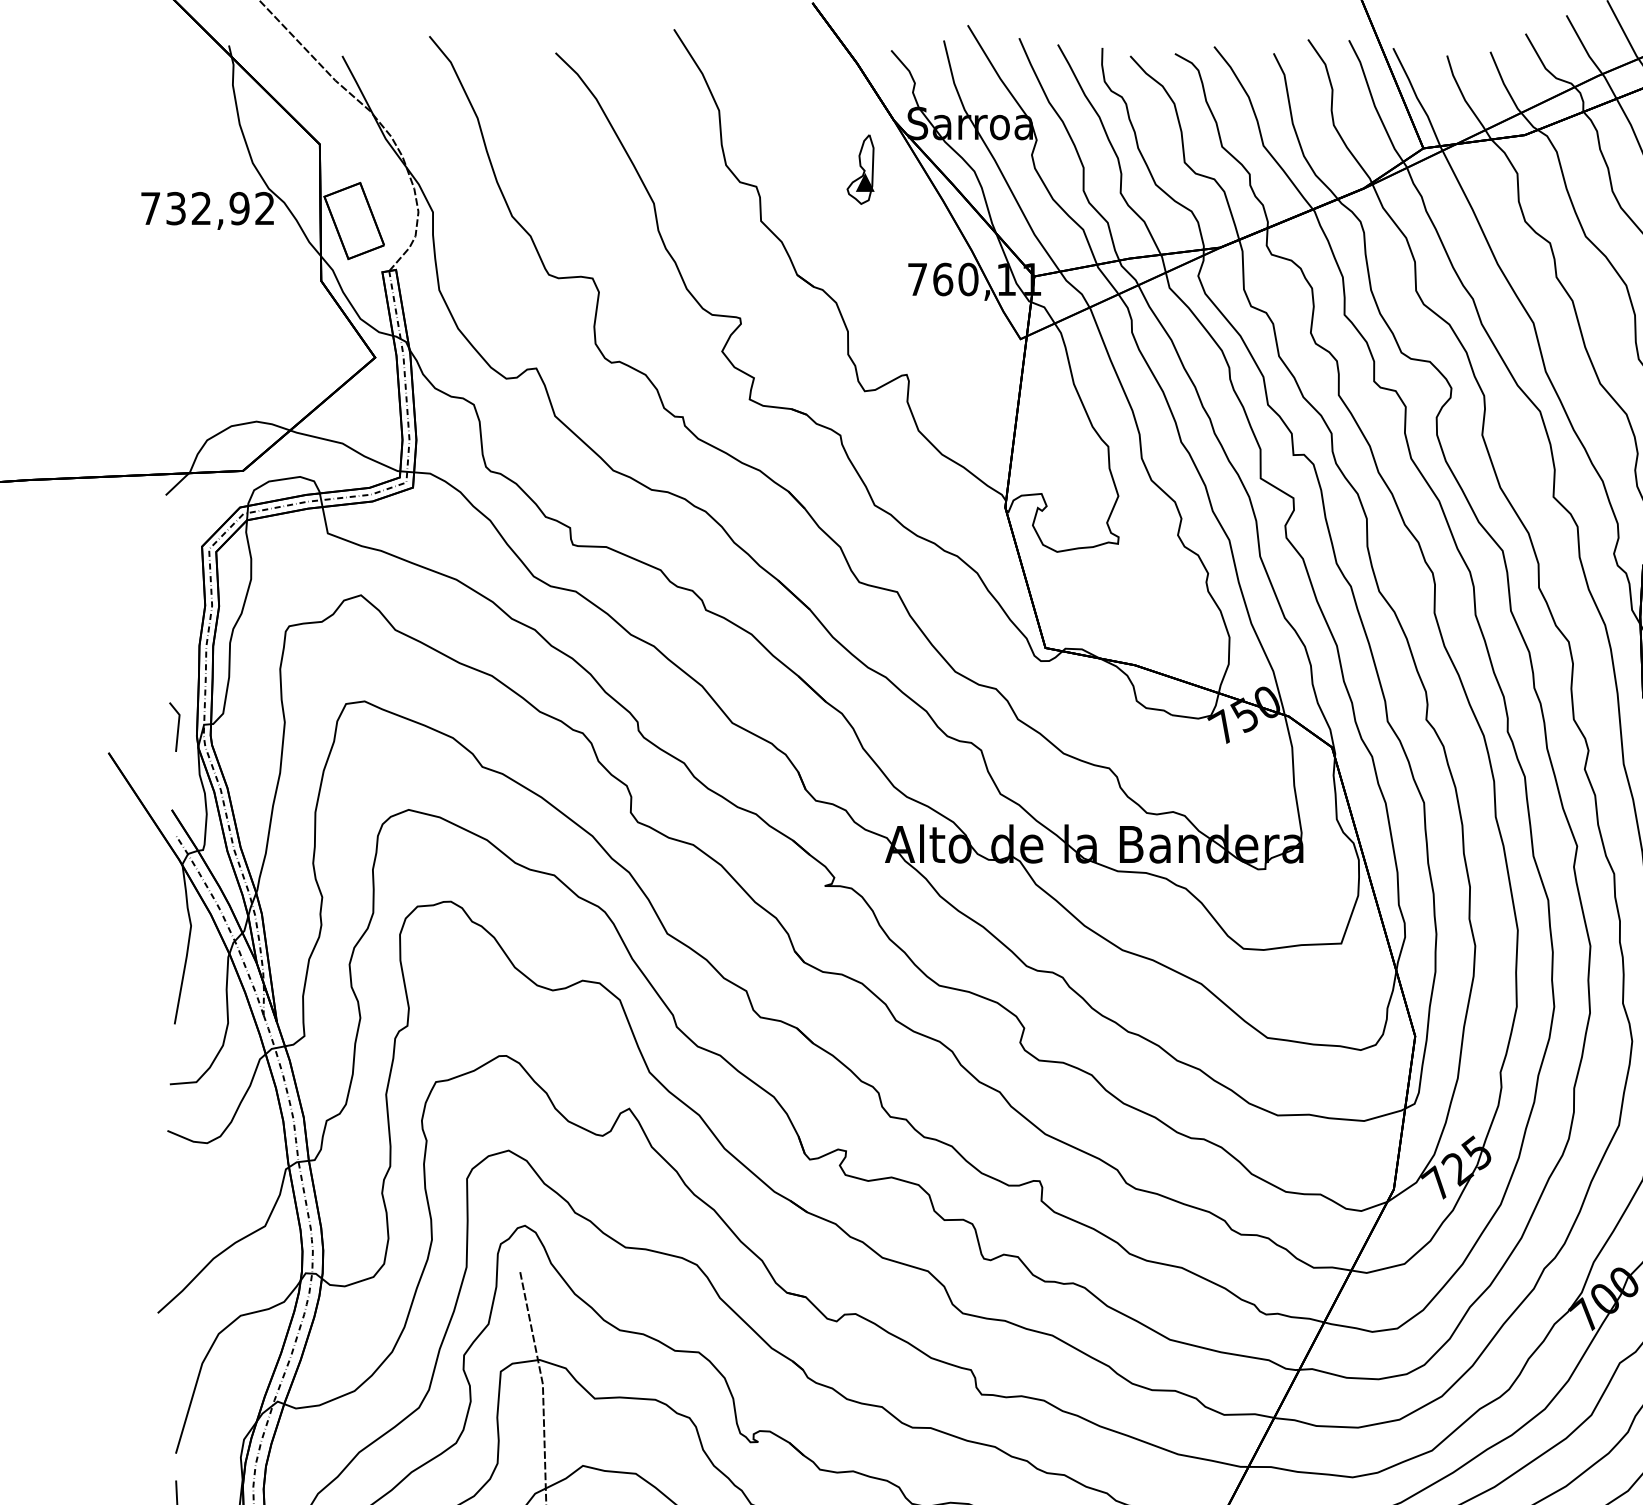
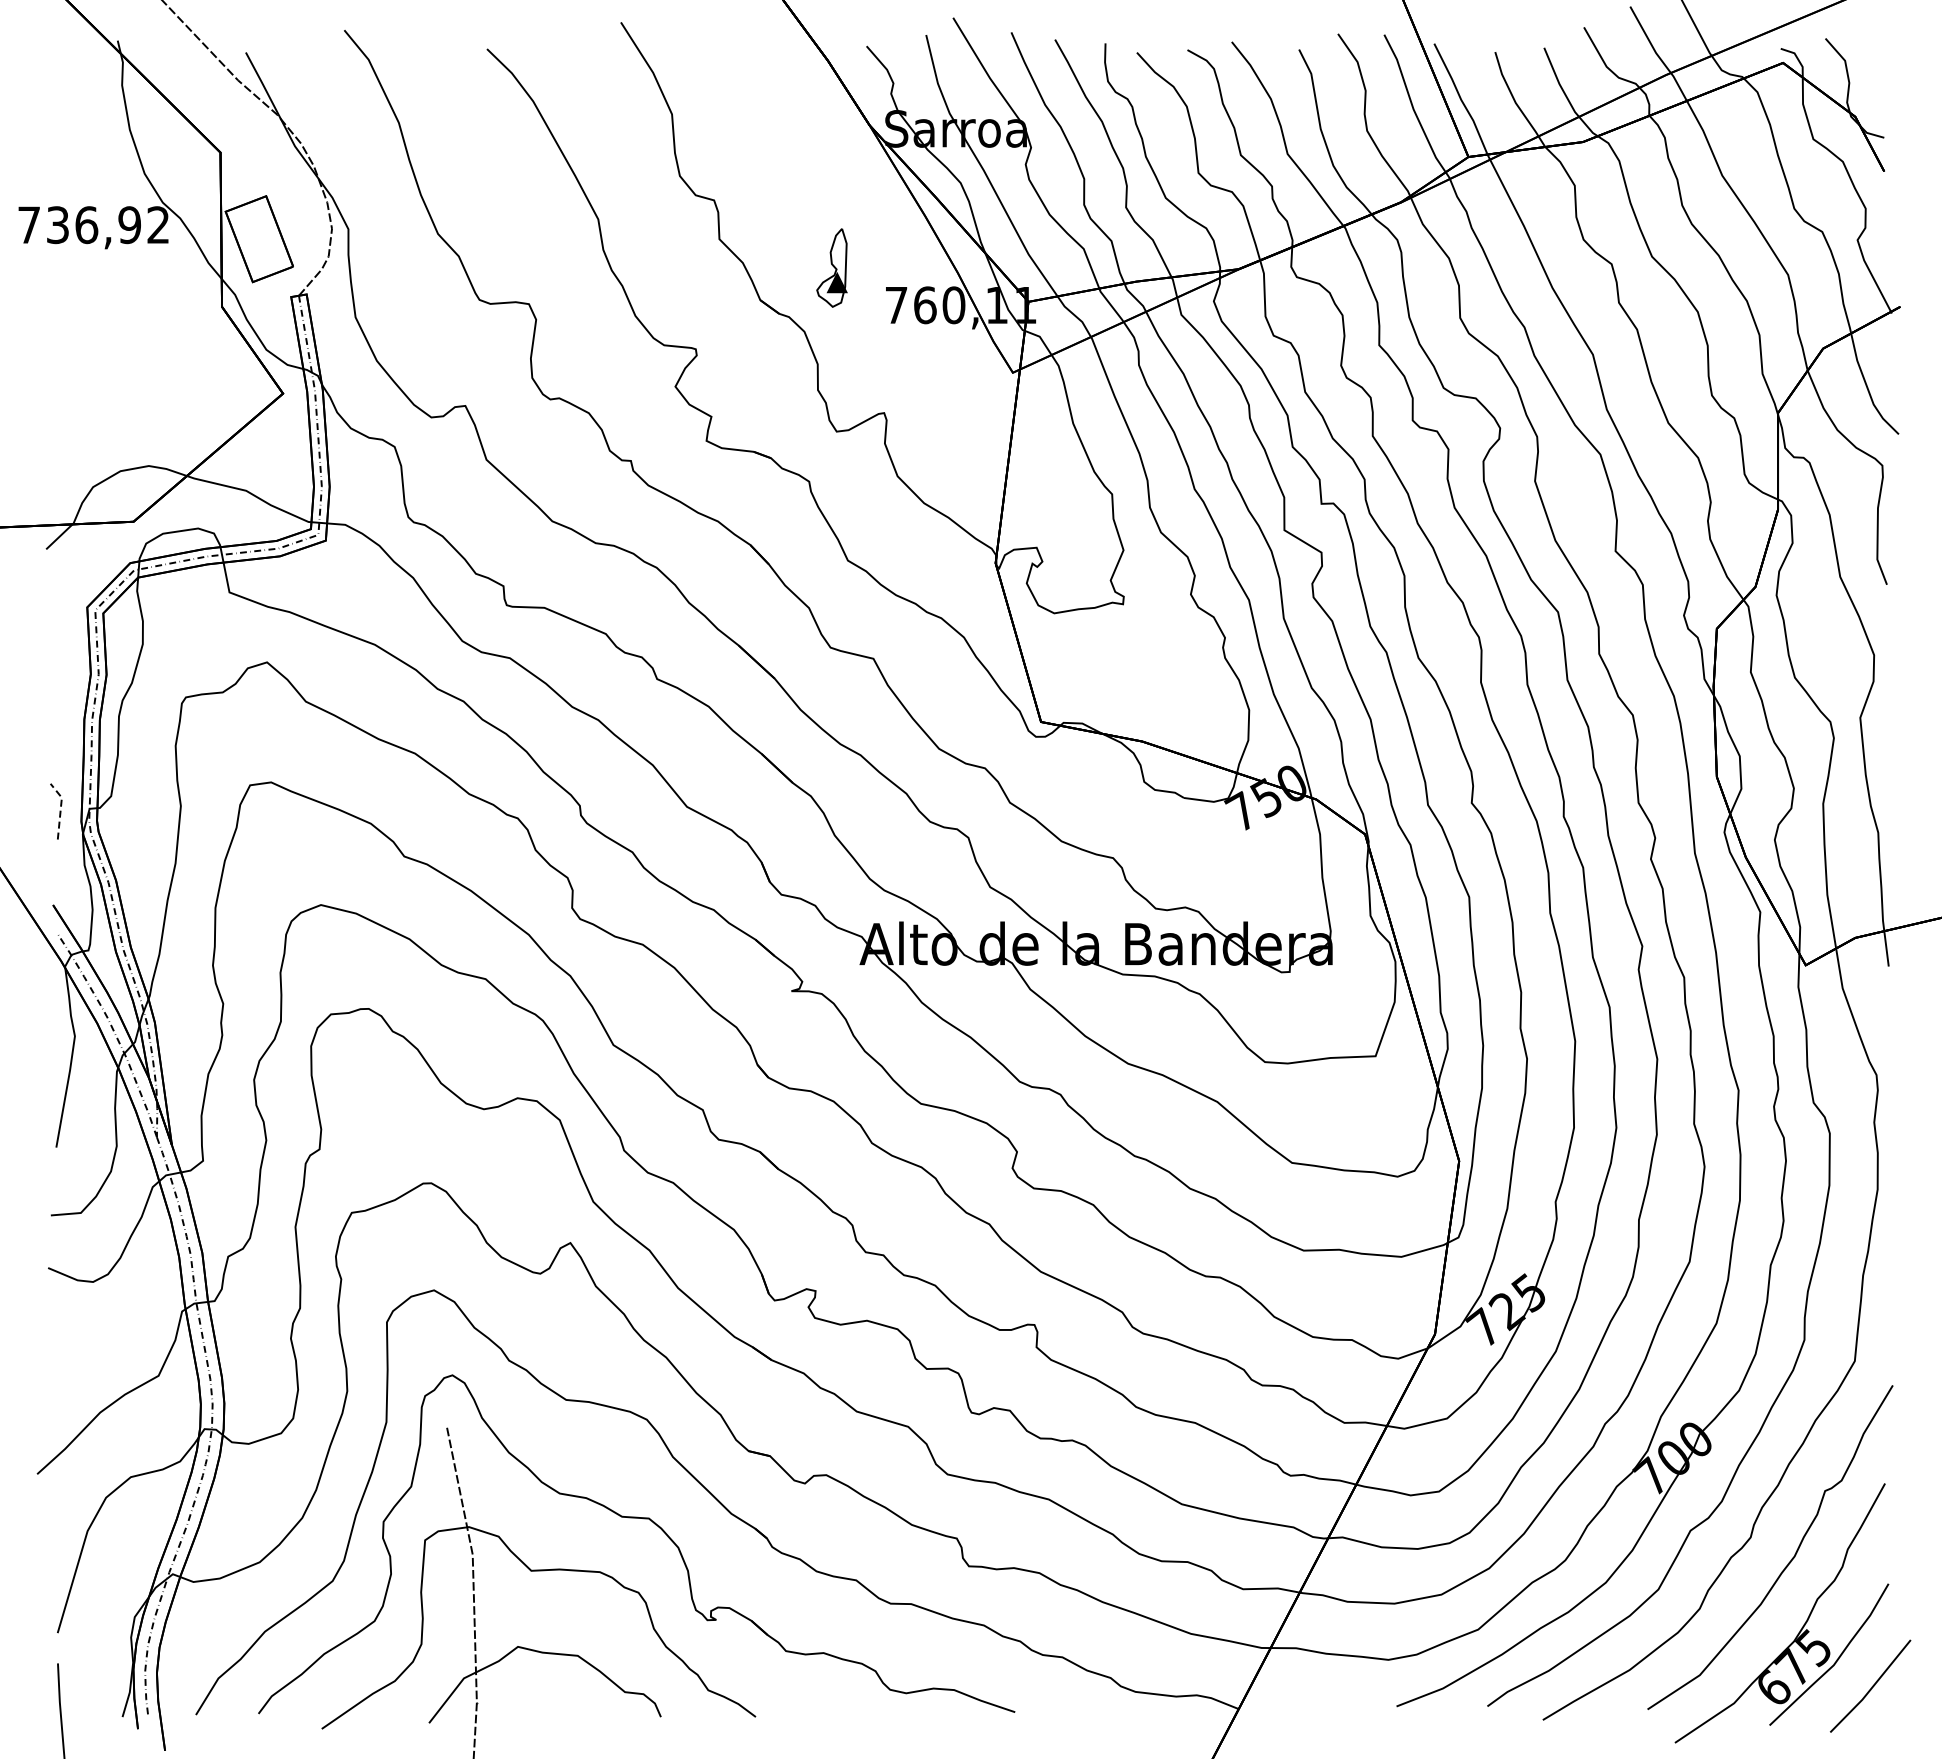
part: (860, 169) -> (831, 267), moved
text: (201, 208) -> (86, 225), 732,92 -> 736,92
line: (178, 724) -> (60, 808), solid -> dashed

